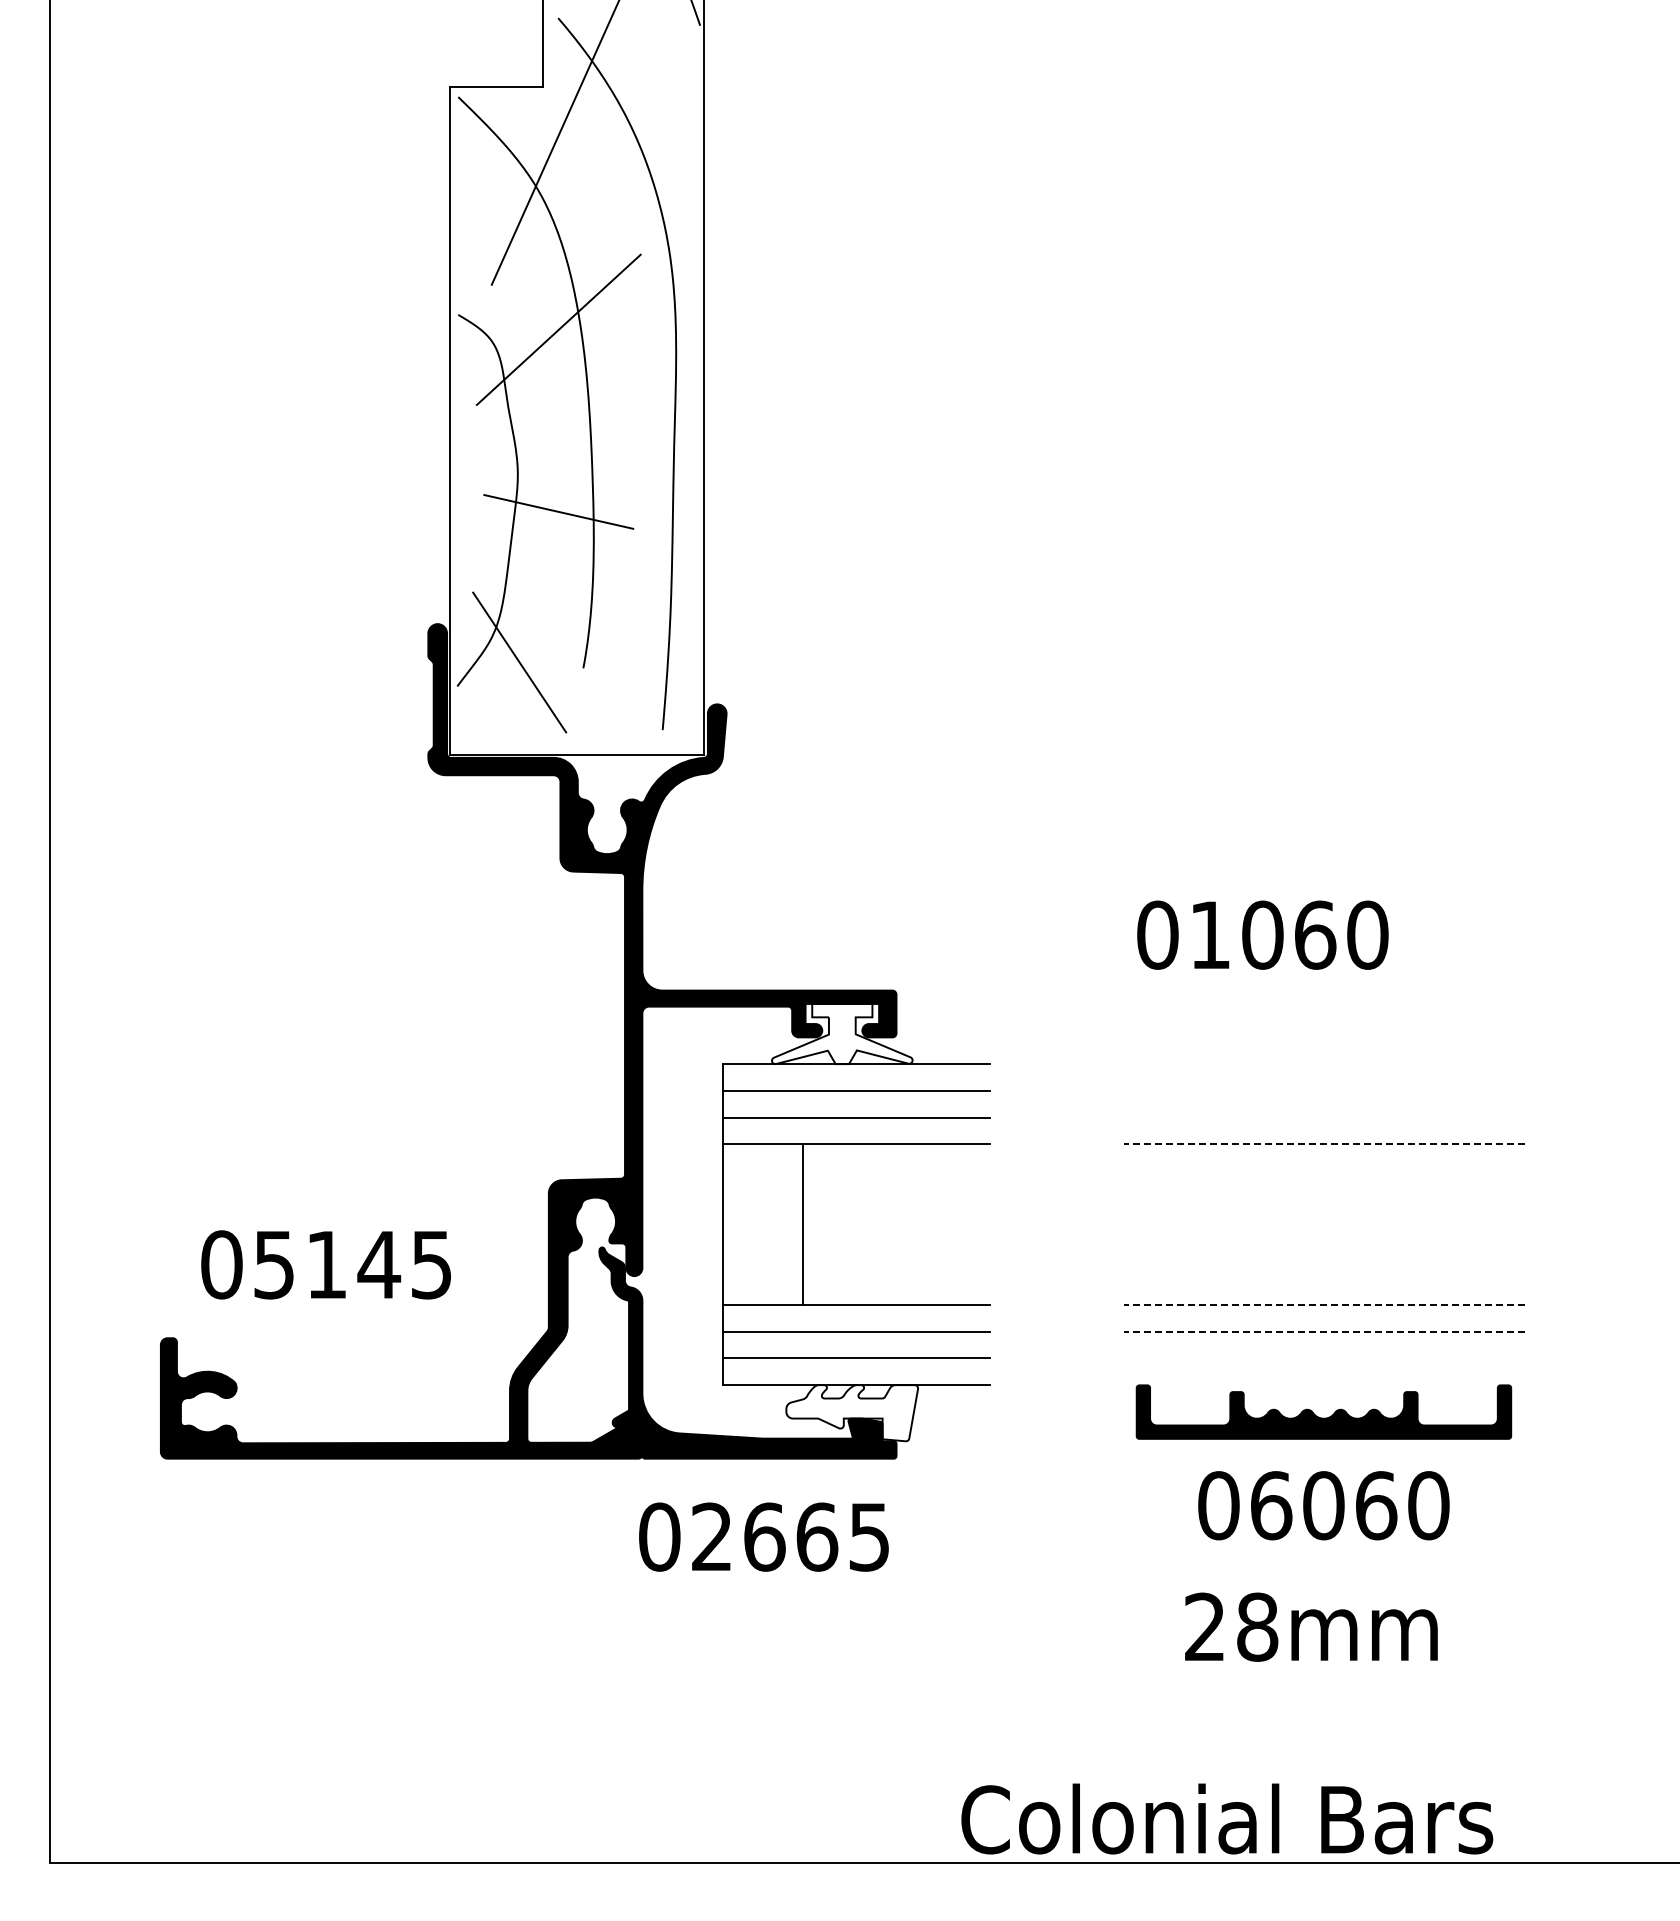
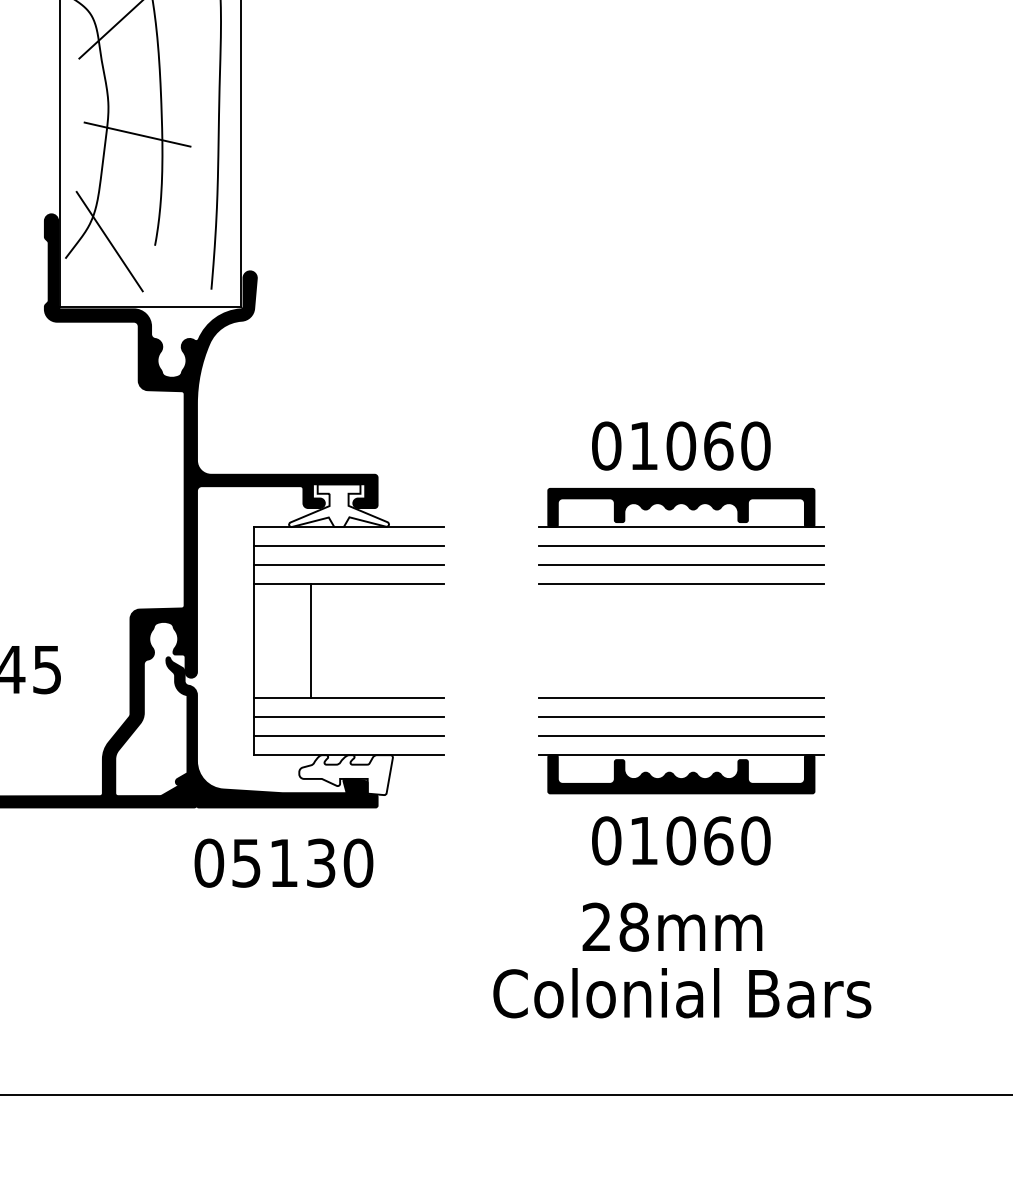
text: (1262, 934) -> (681, 445), moved
part: (1324, 1036) -> (681, 507), added
line: (1324, 1090) -> (681, 545), added
line: (1324, 1117) -> (681, 564), added
line: (1324, 1144) -> (681, 584), dashed -> solid
line: (1324, 1304) -> (681, 697), dashed -> solid
line: (1324, 1331) -> (681, 717), dashed -> solid
line: (1324, 1358) -> (681, 736), added
line: (1324, 1385) -> (681, 755), added
text: (1271, 1505) -> (644, 840), 06060 -> 01060
text: (791, 1536) -> (302, 862), 02665 -> 05130
text: (1227, 1818) -> (682, 992), moved

